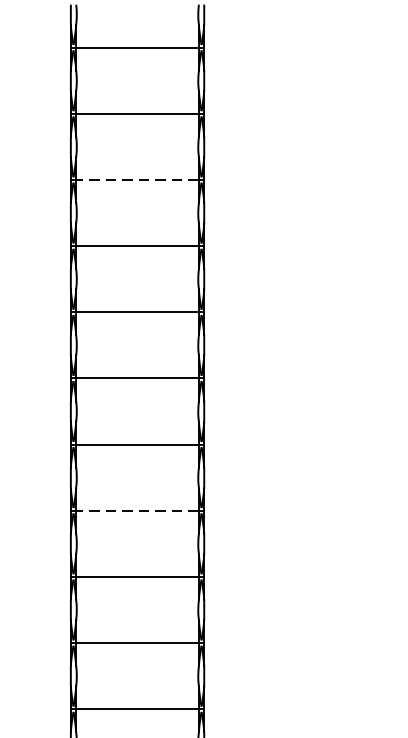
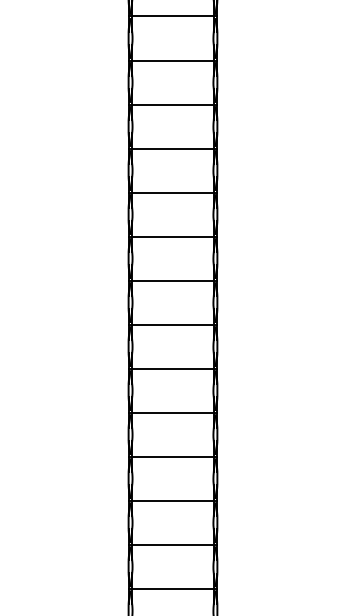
line: (138, 179) -> (173, 104), dashed -> solid
line: (138, 510) -> (173, 324), dashed -> solid

